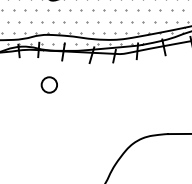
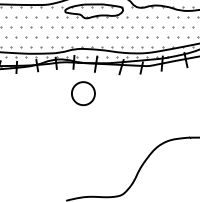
part: (49, 84) -> (83, 93), size x1.67

